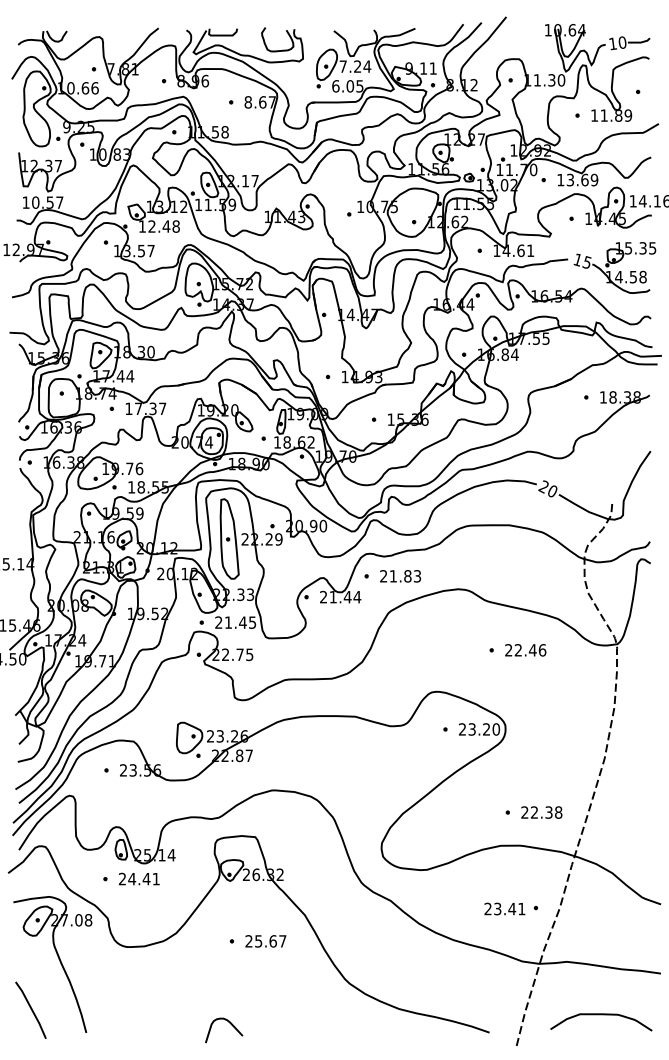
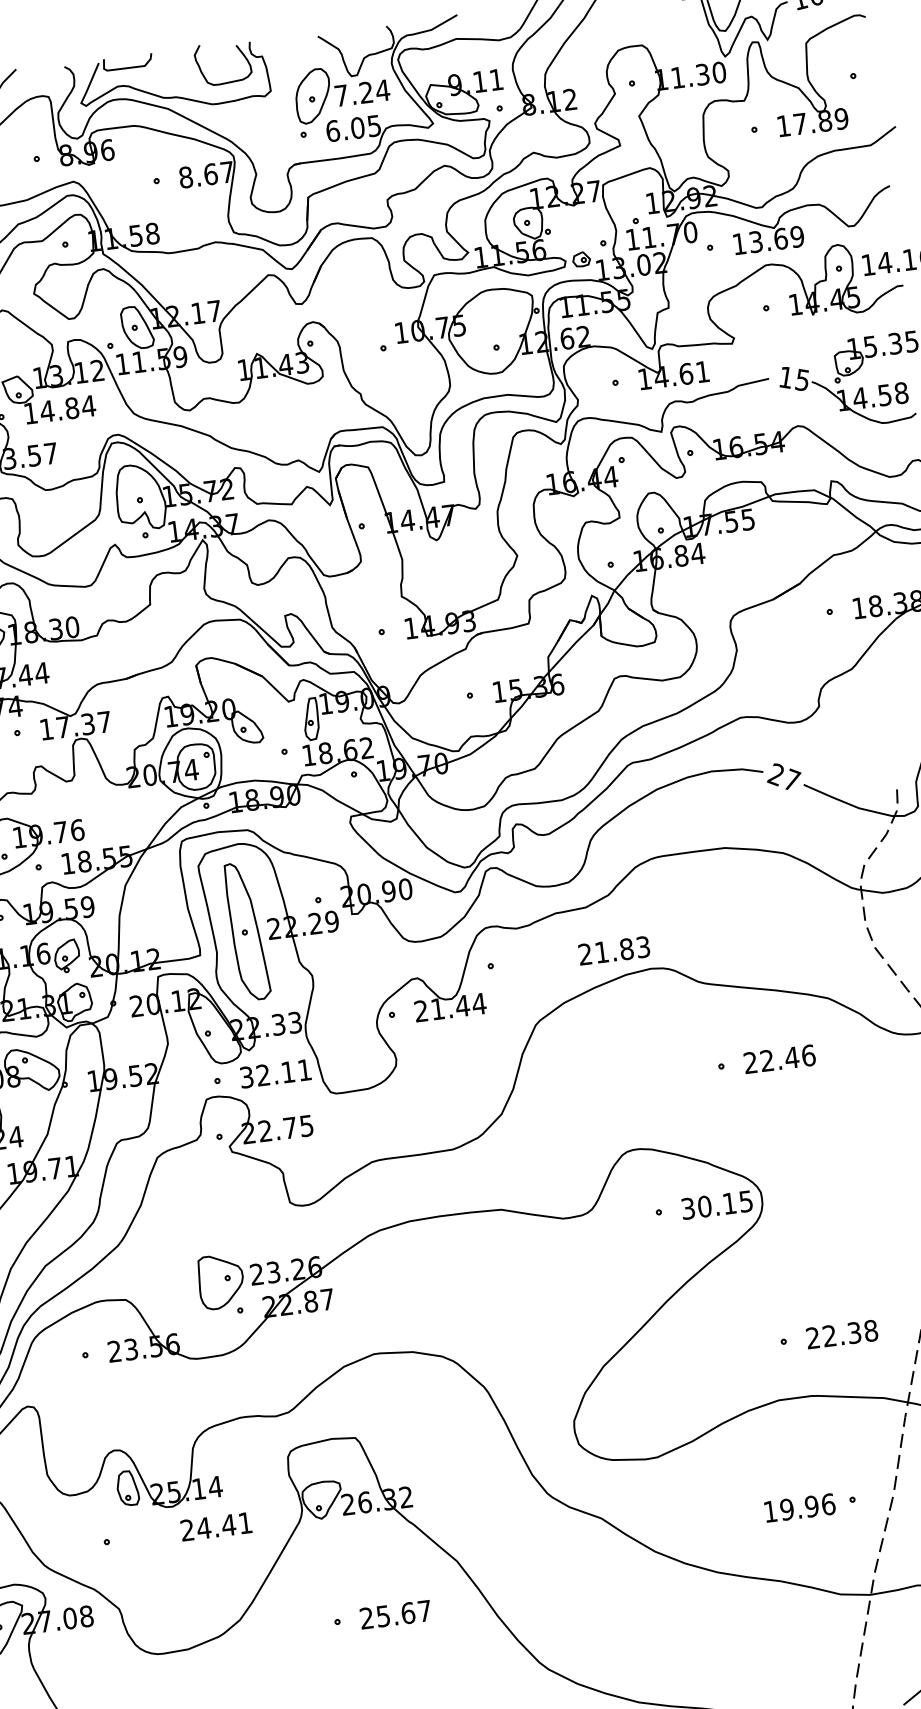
text: (603, 115) -> (798, 123), 11.89 -> 17.89
text: (164, 226) -> (68, 408), 12.48 -> 14.84
text: (553, 490) -> (793, 778), 20 -> 27
text: (400, 576) -> (614, 951), moved
text: (235, 622) -> (275, 1073), 21.45 -> 32.11
text: (479, 729) -> (717, 1205), 23.20 -> 30.15
text: (138, 878) -> (214, 1525), moved
text: (504, 908) -> (798, 1507), 23.41 -> 19.96

